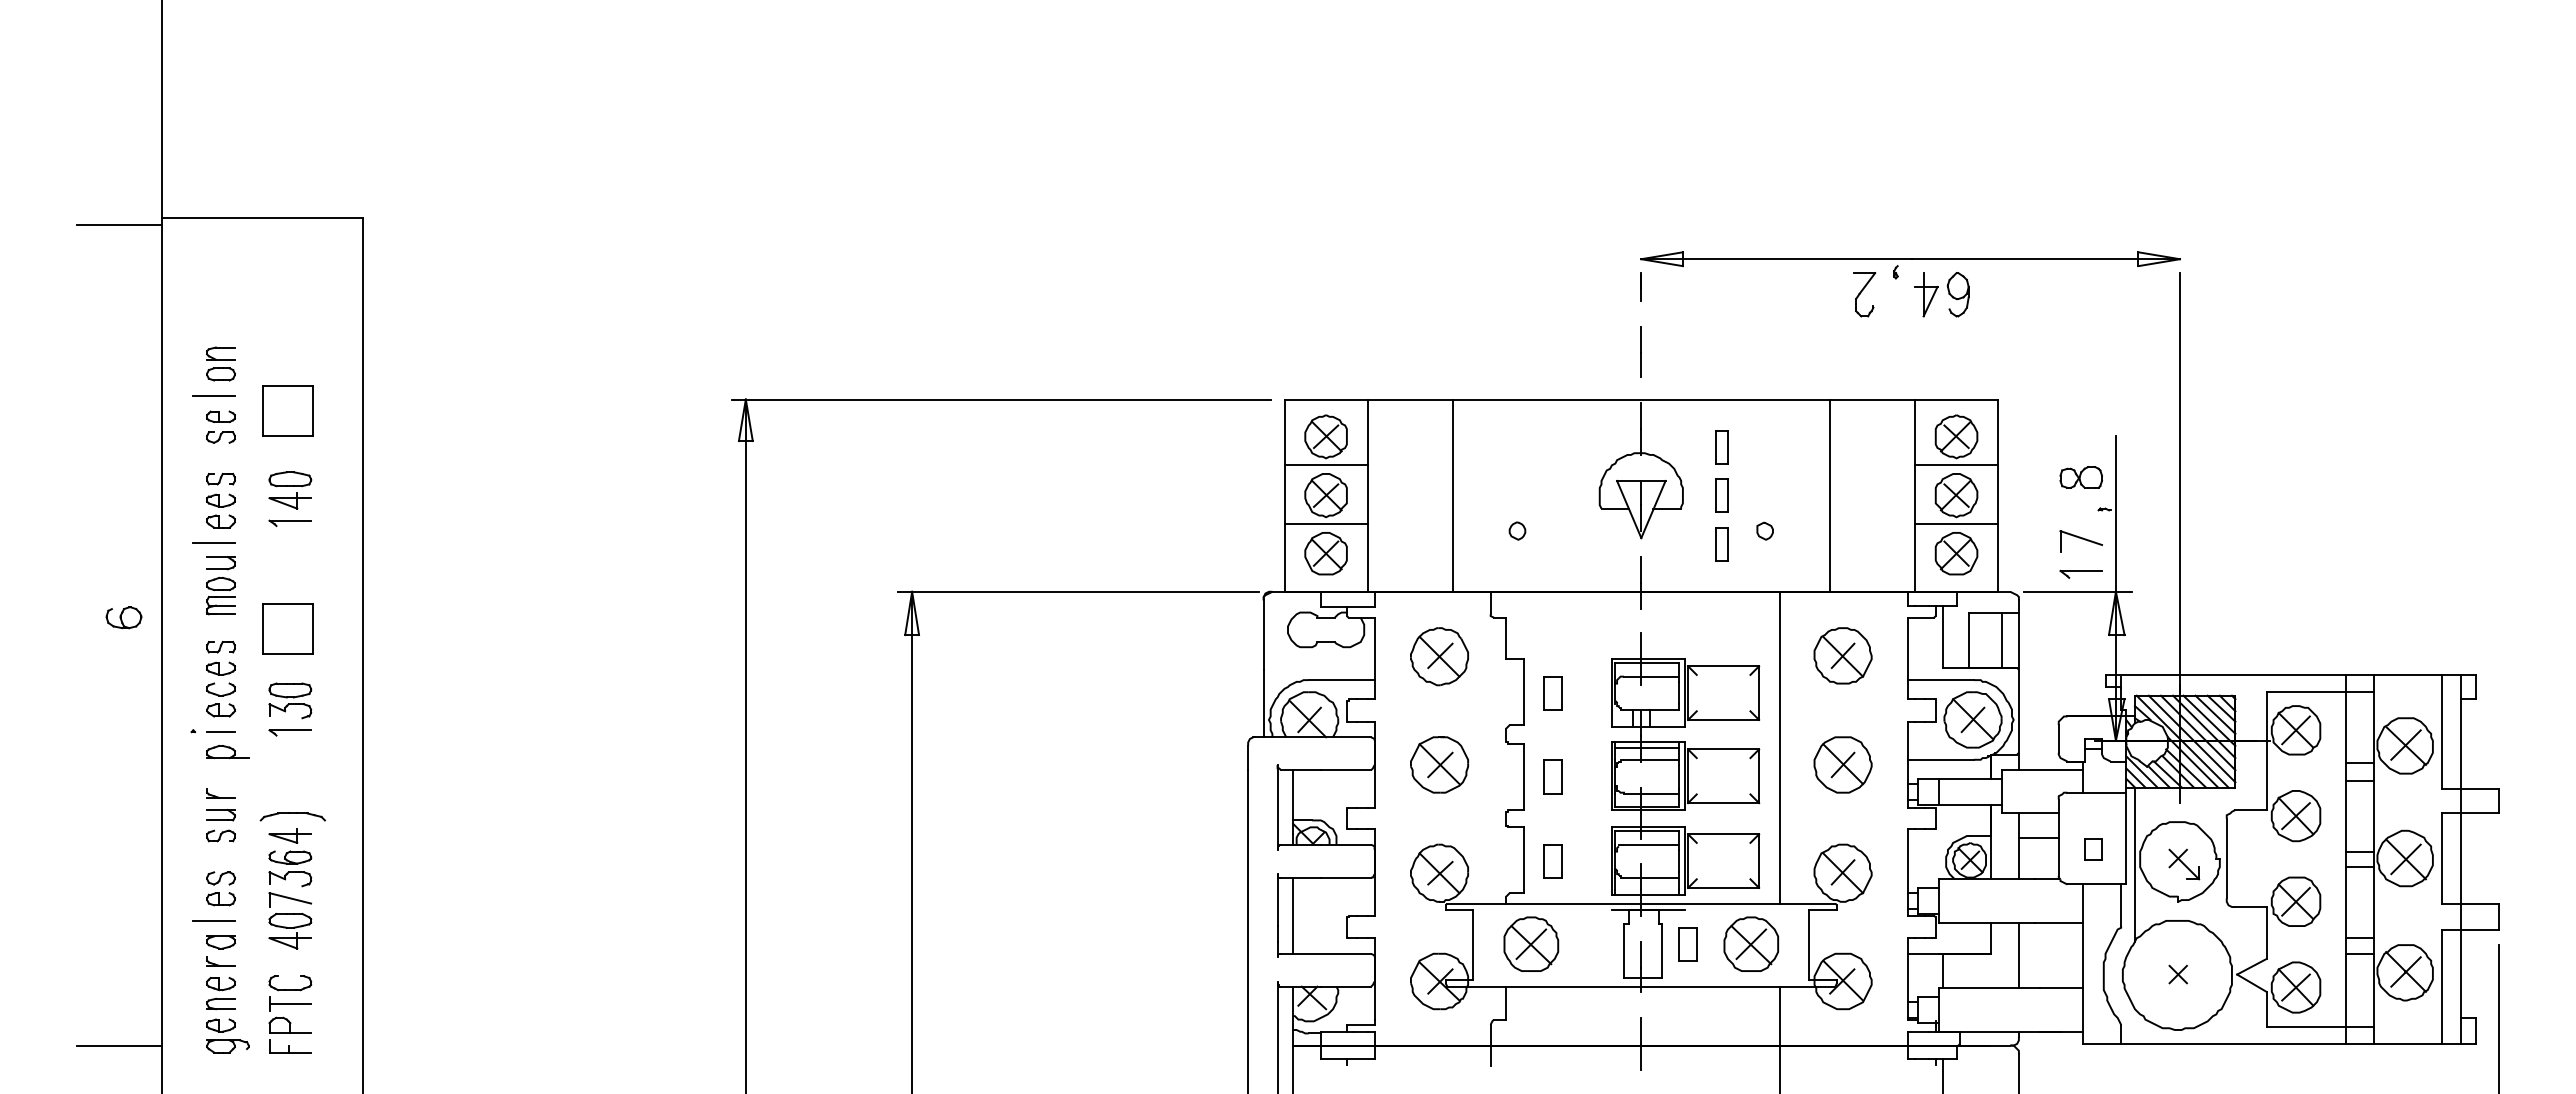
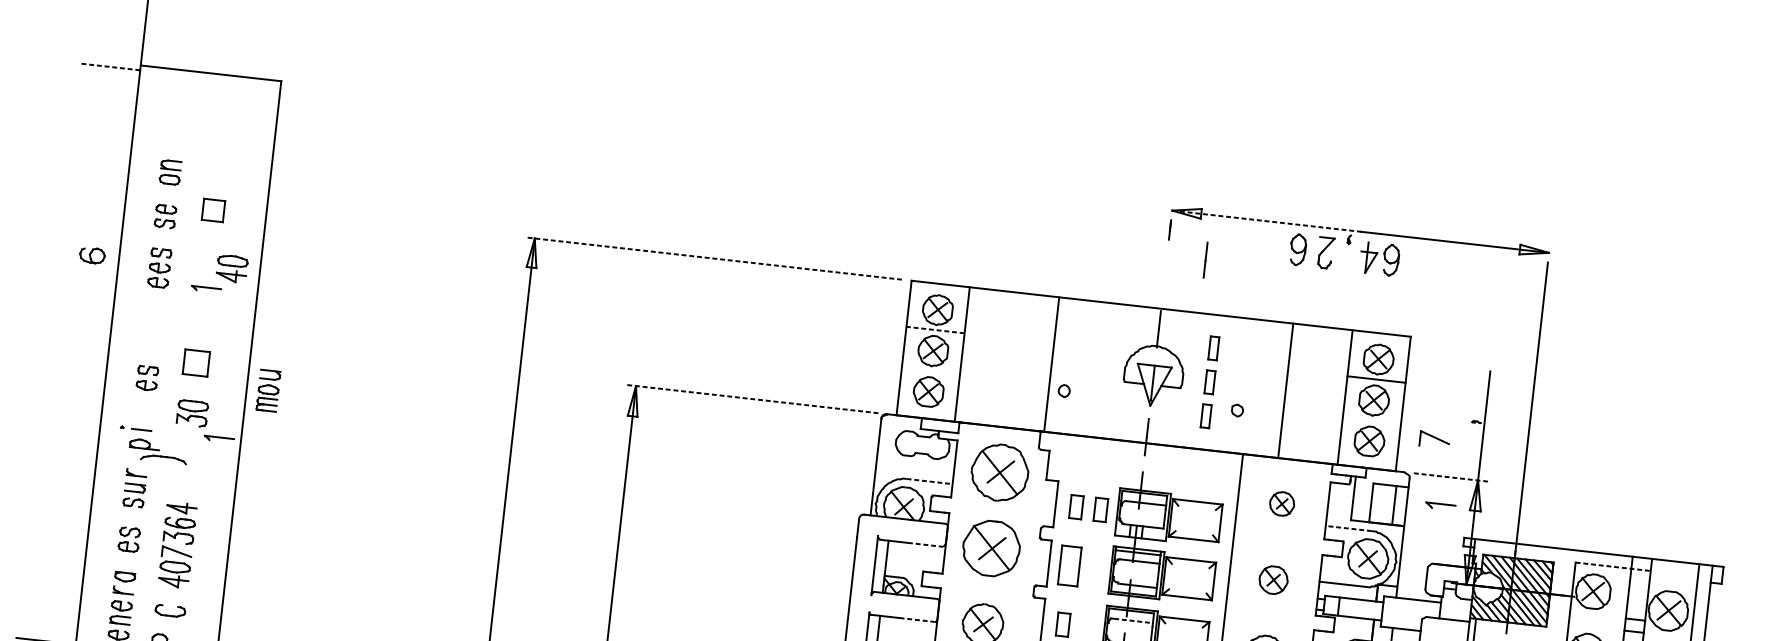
line: (119, 224) -> (110, 66), solid -> dashed
line: (1776, 259) -> (1266, 221), solid -> dashed
part: (1824, 294) -> (1297, 249), added
line: (1640, 351) -> (1205, 259), moved
line: (213, 395) -> (162, 193), removed
line: (1000, 399) -> (712, 258), solid -> dashed
part: (287, 410) -> (213, 210), size x0.6
line: (1326, 465) -> (935, 330), solid -> dashed
part: (2081, 477) -> (1463, 397), removed
part: (290, 490) -> (232, 269), moved
line: (1452, 495) -> (1051, 364), moved
line: (1325, 524) -> (930, 371), removed
line: (1956, 524) -> (1371, 420), removed
part: (2080, 541) -> (1434, 439), moved
line: (213, 543) -> (151, 297), removed
part: (2080, 573) -> (1440, 505), moved
part: (220, 585) -> (268, 390), moved
line: (1077, 591) -> (751, 398), solid -> dashed
line: (2077, 591) -> (1451, 477), solid -> dashed
part: (123, 617) -> (92, 255), moved
part: (287, 628) -> (196, 362), size x0.7
part: (1842, 655) -> (1281, 503), size x0.6
part: (1439, 656) -> (999, 472), size x1.4
line: (1341, 680) -> (929, 481), solid -> dashed
line: (1940, 680) -> (1348, 528), solid -> dashed
line: (2320, 692) -> (1613, 566), solid -> dashed
part: (1587, 693) -> (1100, 510), added
part: (220, 699) -> (143, 407), removed
part: (289, 732) -> (218, 438), moved
part: (1439, 764) -> (991, 548), size x1.4
part: (1842, 764) -> (1273, 579), size x0.7
line: (1346, 770) -> (925, 545), solid -> dashed
part: (1552, 776) -> (1069, 565), size x1.6
part: (292, 816) -> (163, 458), moved
line: (1651, 844) -> (1133, 620), solid -> dashed
line: (1346, 877) -> (917, 619), solid -> dashed
line: (213, 920) -> (121, 561), removed
part: (290, 1003) -> (168, 625), removed

